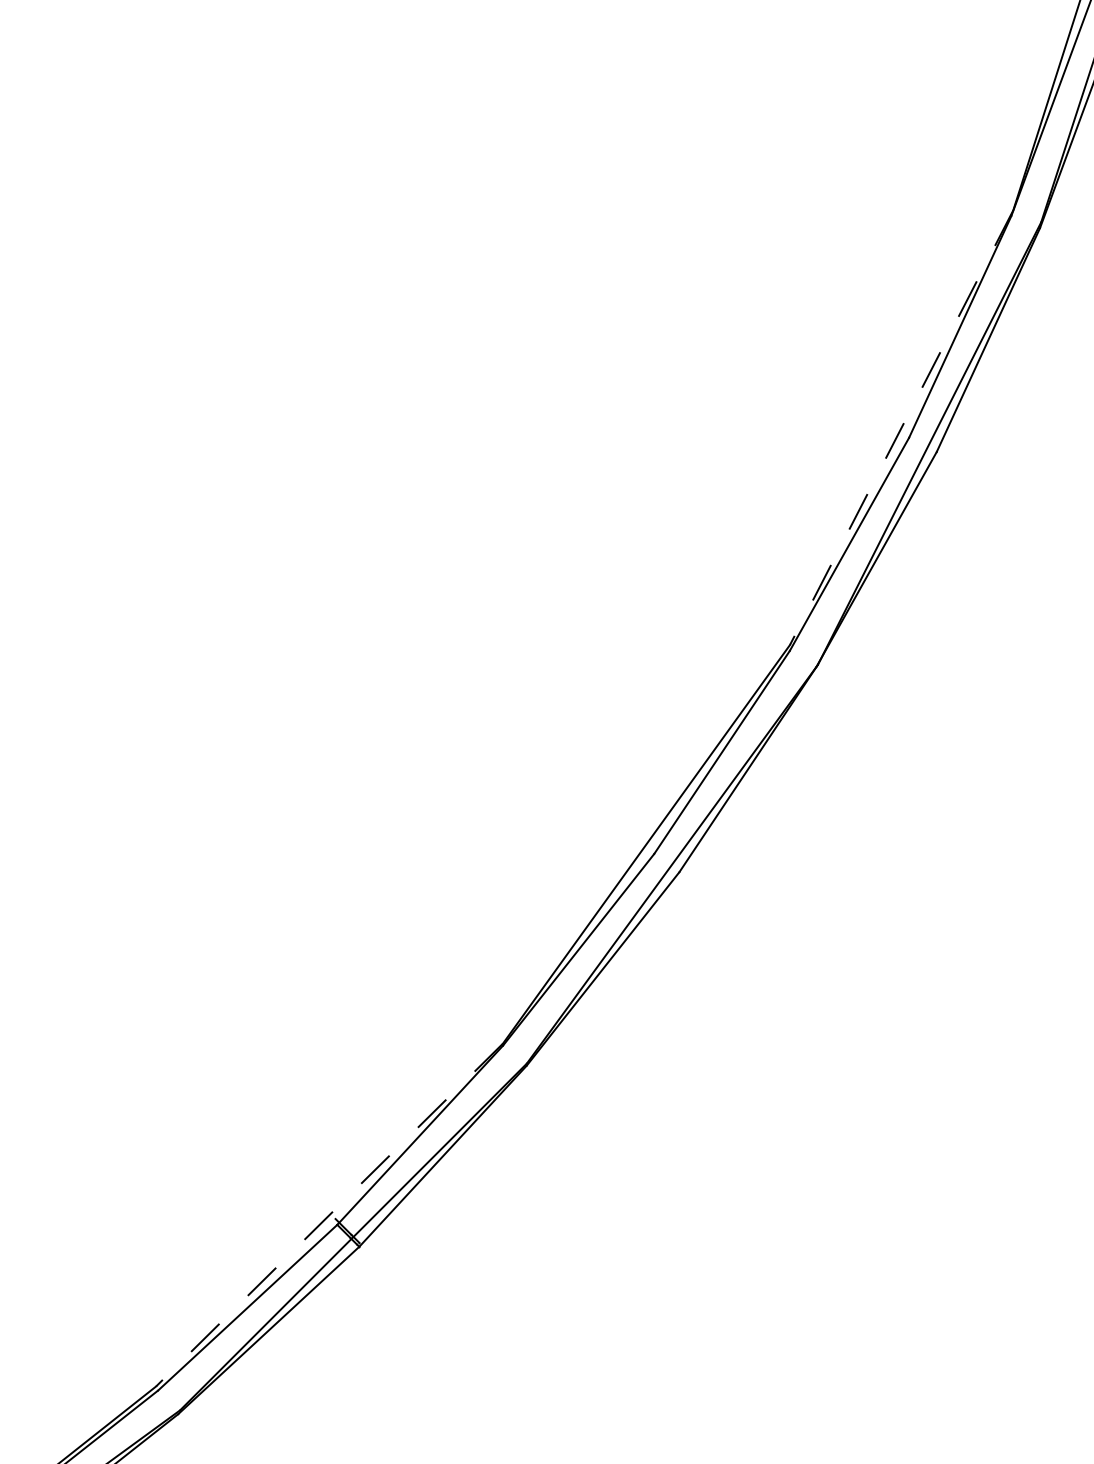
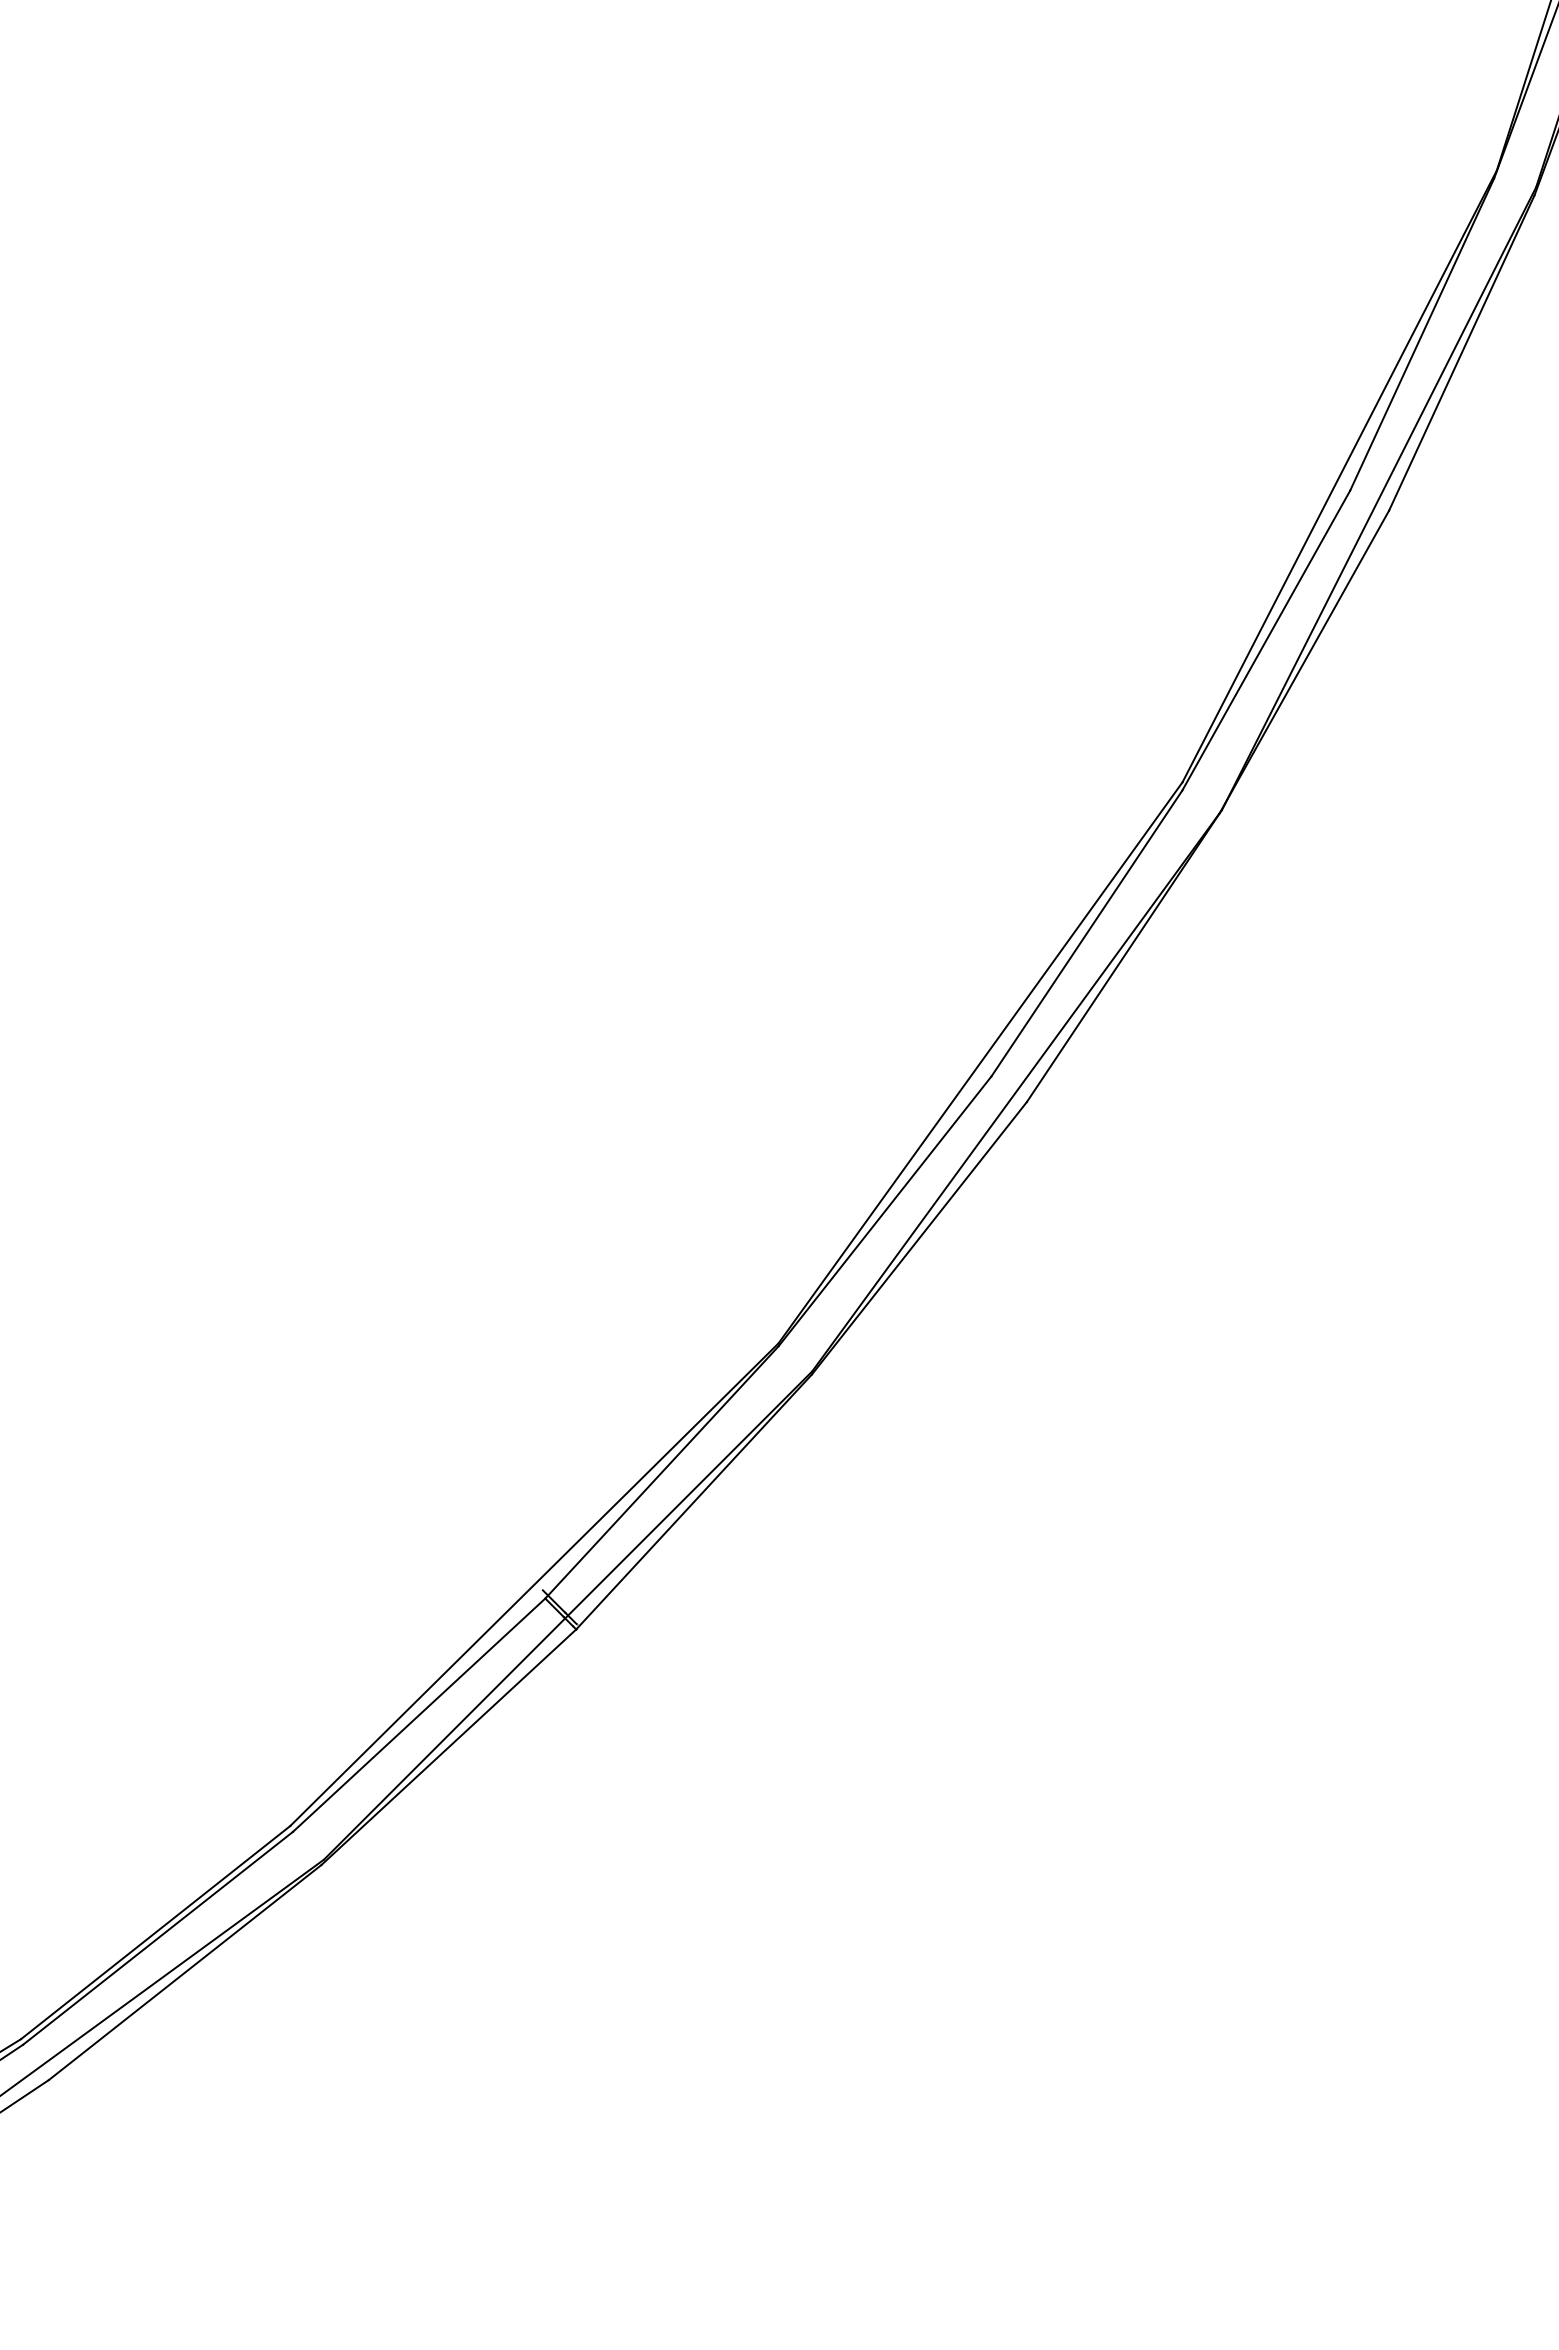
line: (901, 427) -> (1339, 476), dashed -> solid
line: (329, 1215) -> (534, 1585), dashed -> solid

